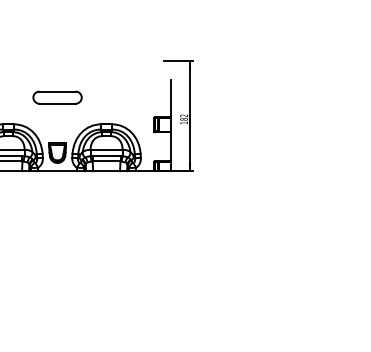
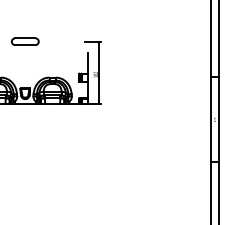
part: (57, 97) -> (25, 41), moved

